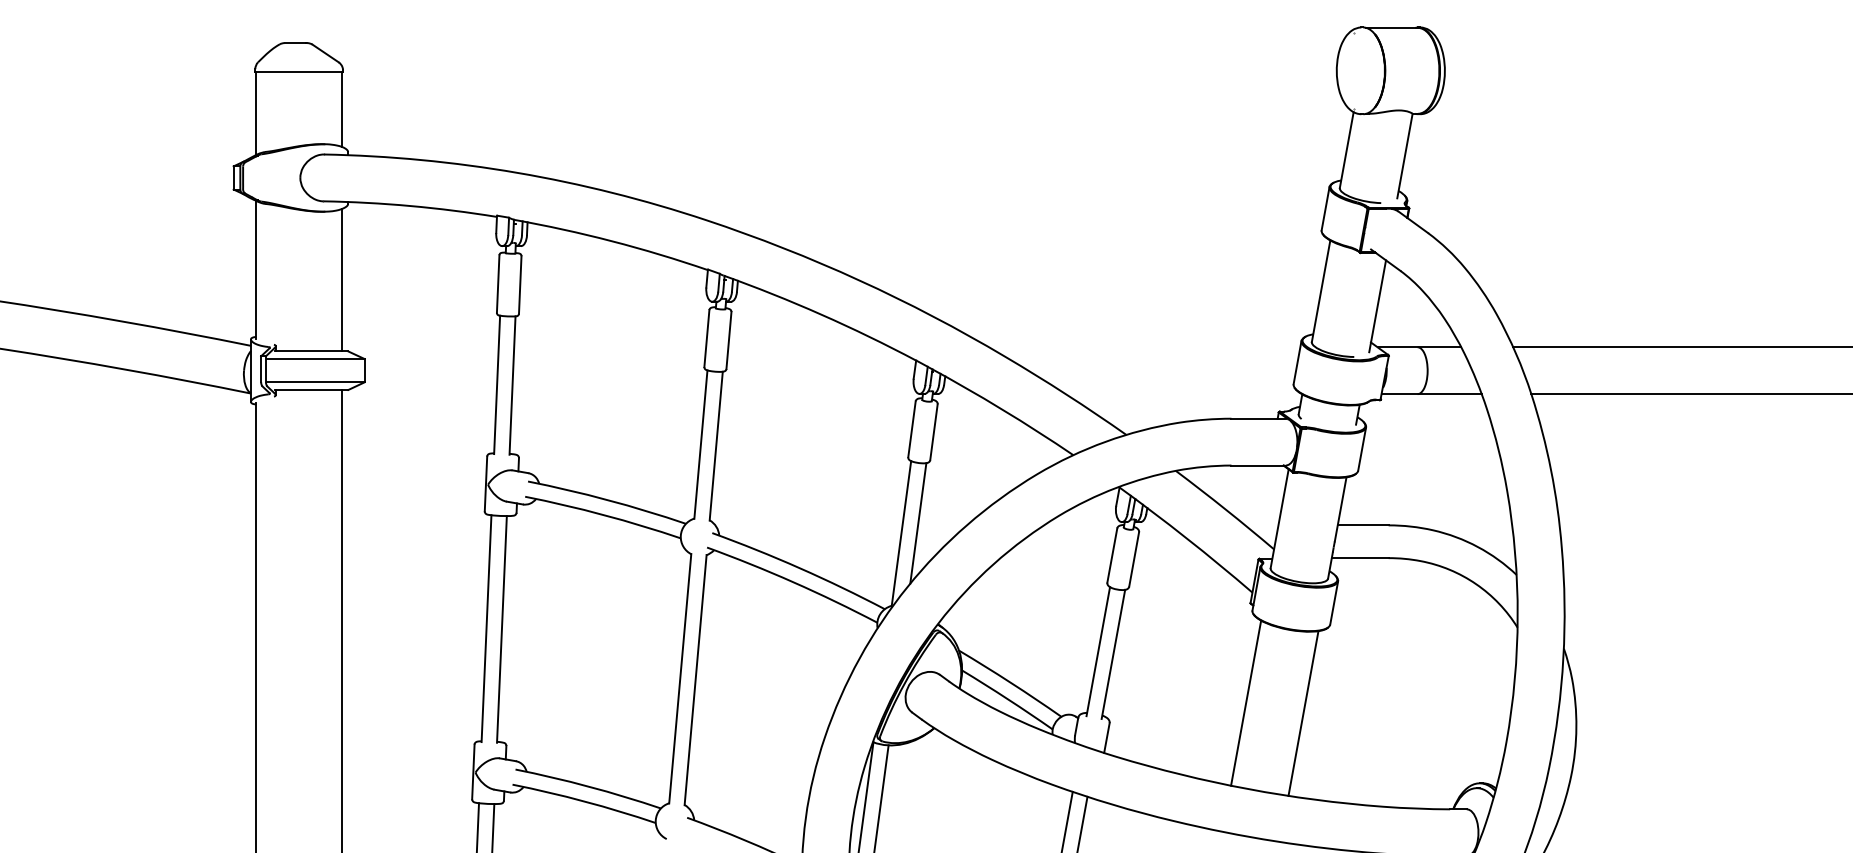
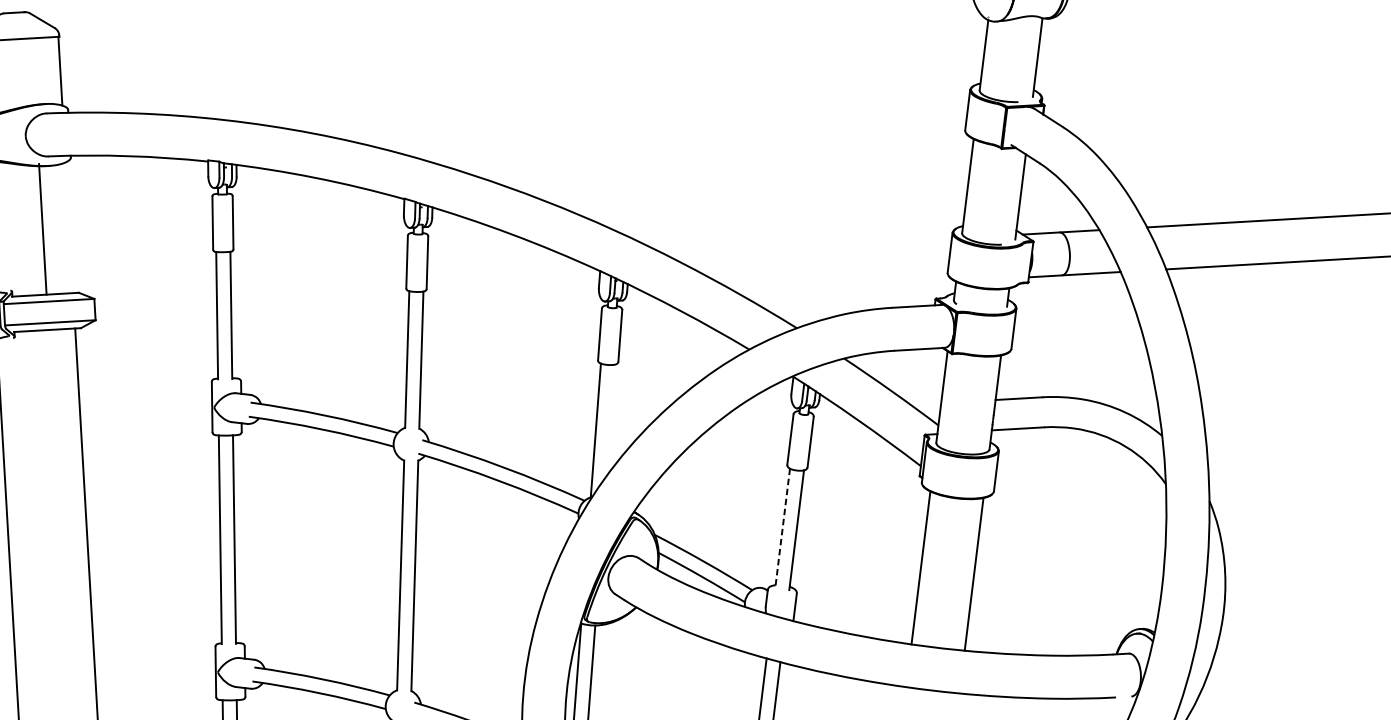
line: (342, 280) -> (43, 229), moved
line: (918, 523) -> (610, 420), removed
line: (1098, 651) -> (782, 528), solid -> dashed

